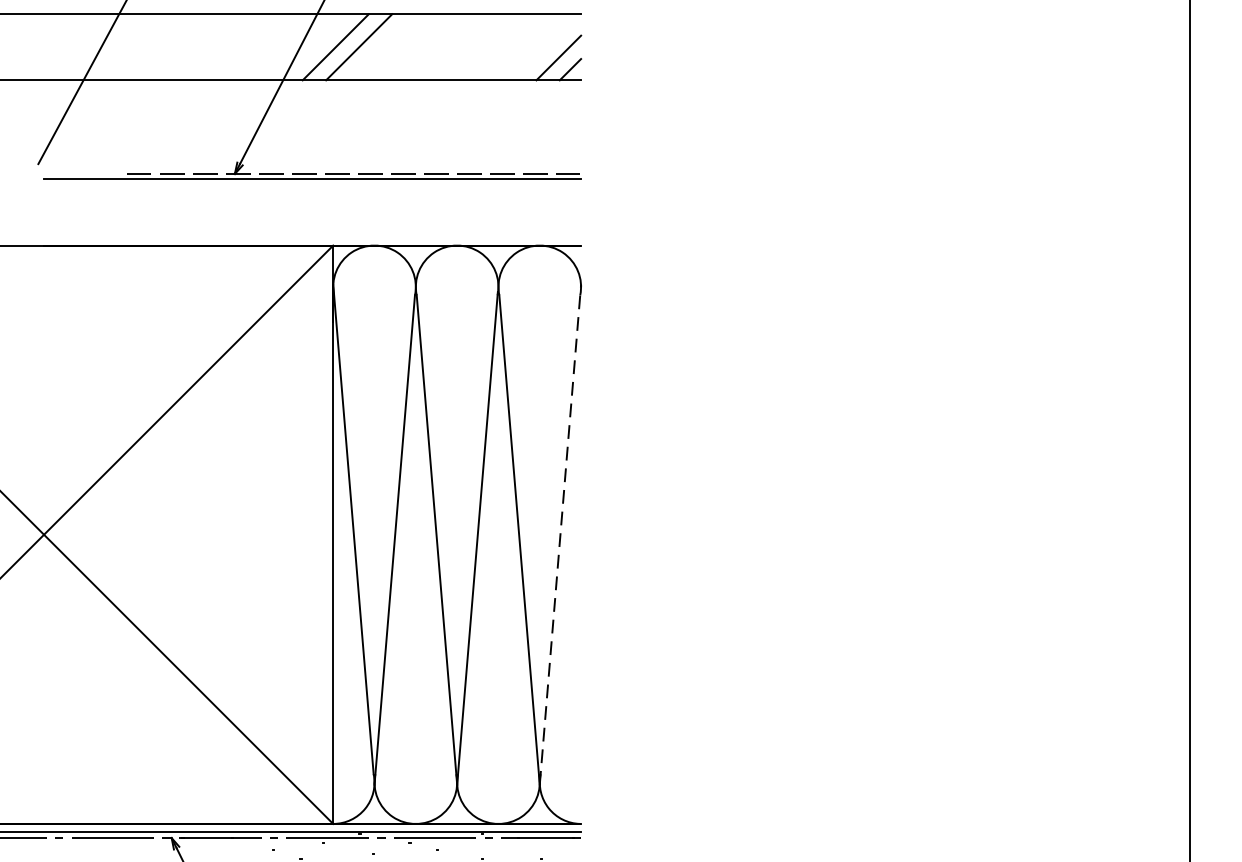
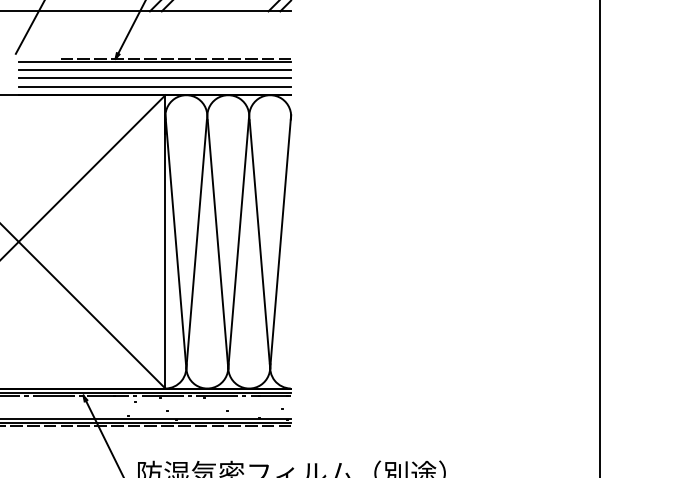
line: (311, 196) -> (154, 70), added
line: (311, 212) -> (154, 78), added
line: (311, 228) -> (154, 86), added
line: (560, 533) -> (280, 241), dashed -> solid

